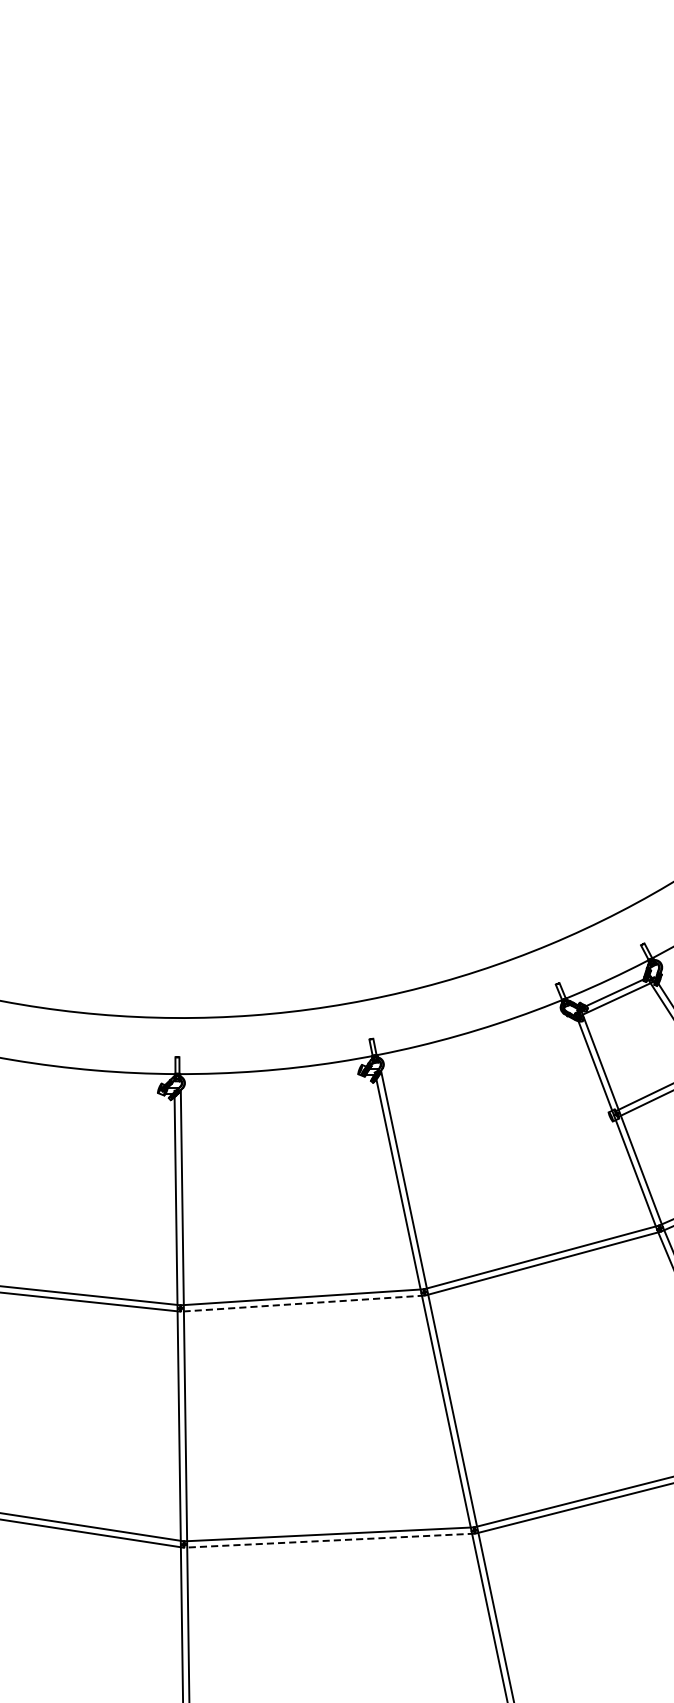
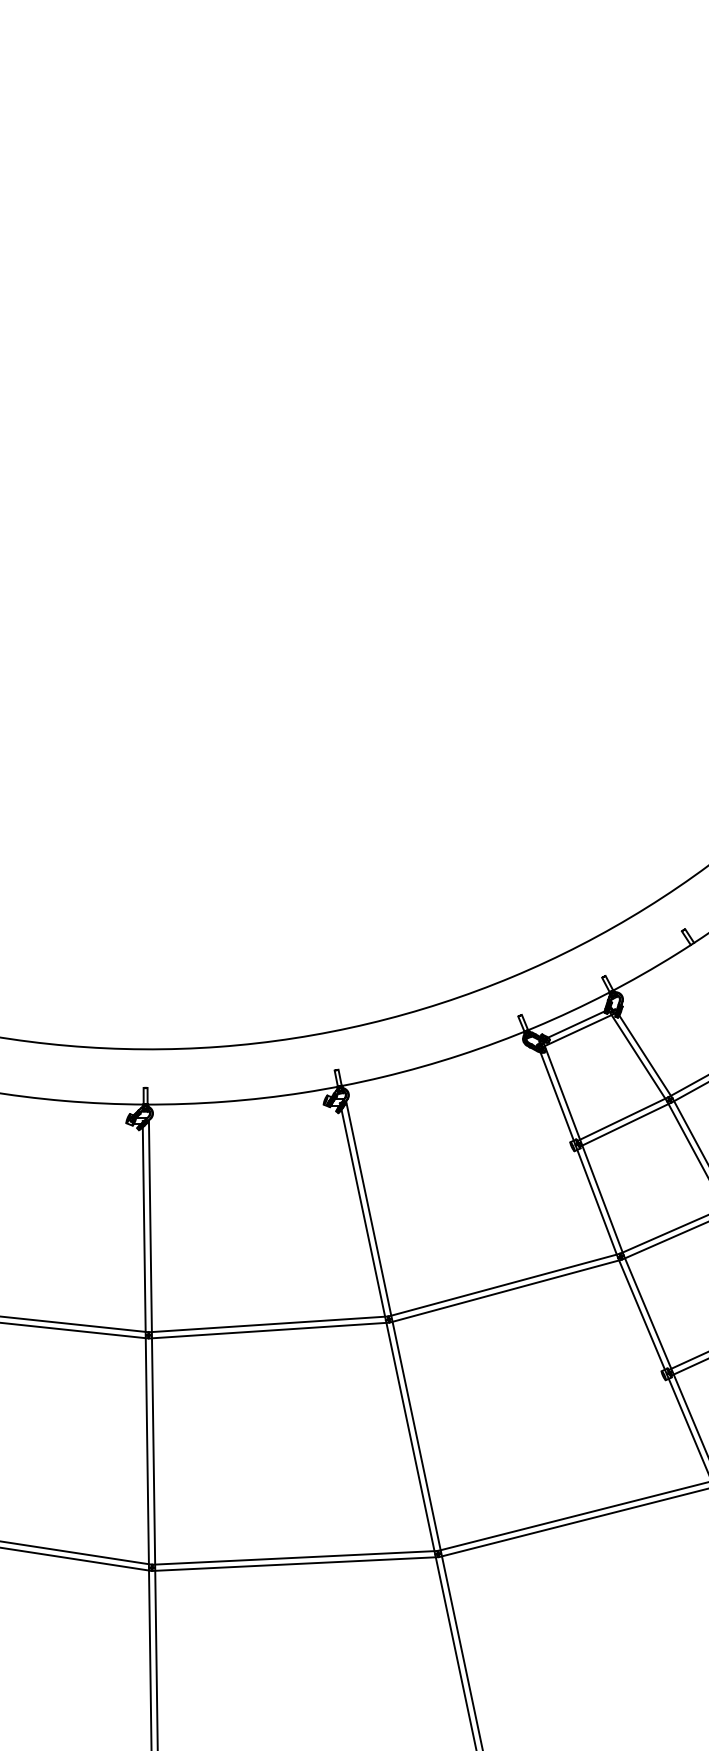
line: (302, 1303) -> (268, 1330), dashed -> solid
line: (328, 1541) -> (294, 1564), dashed -> solid

